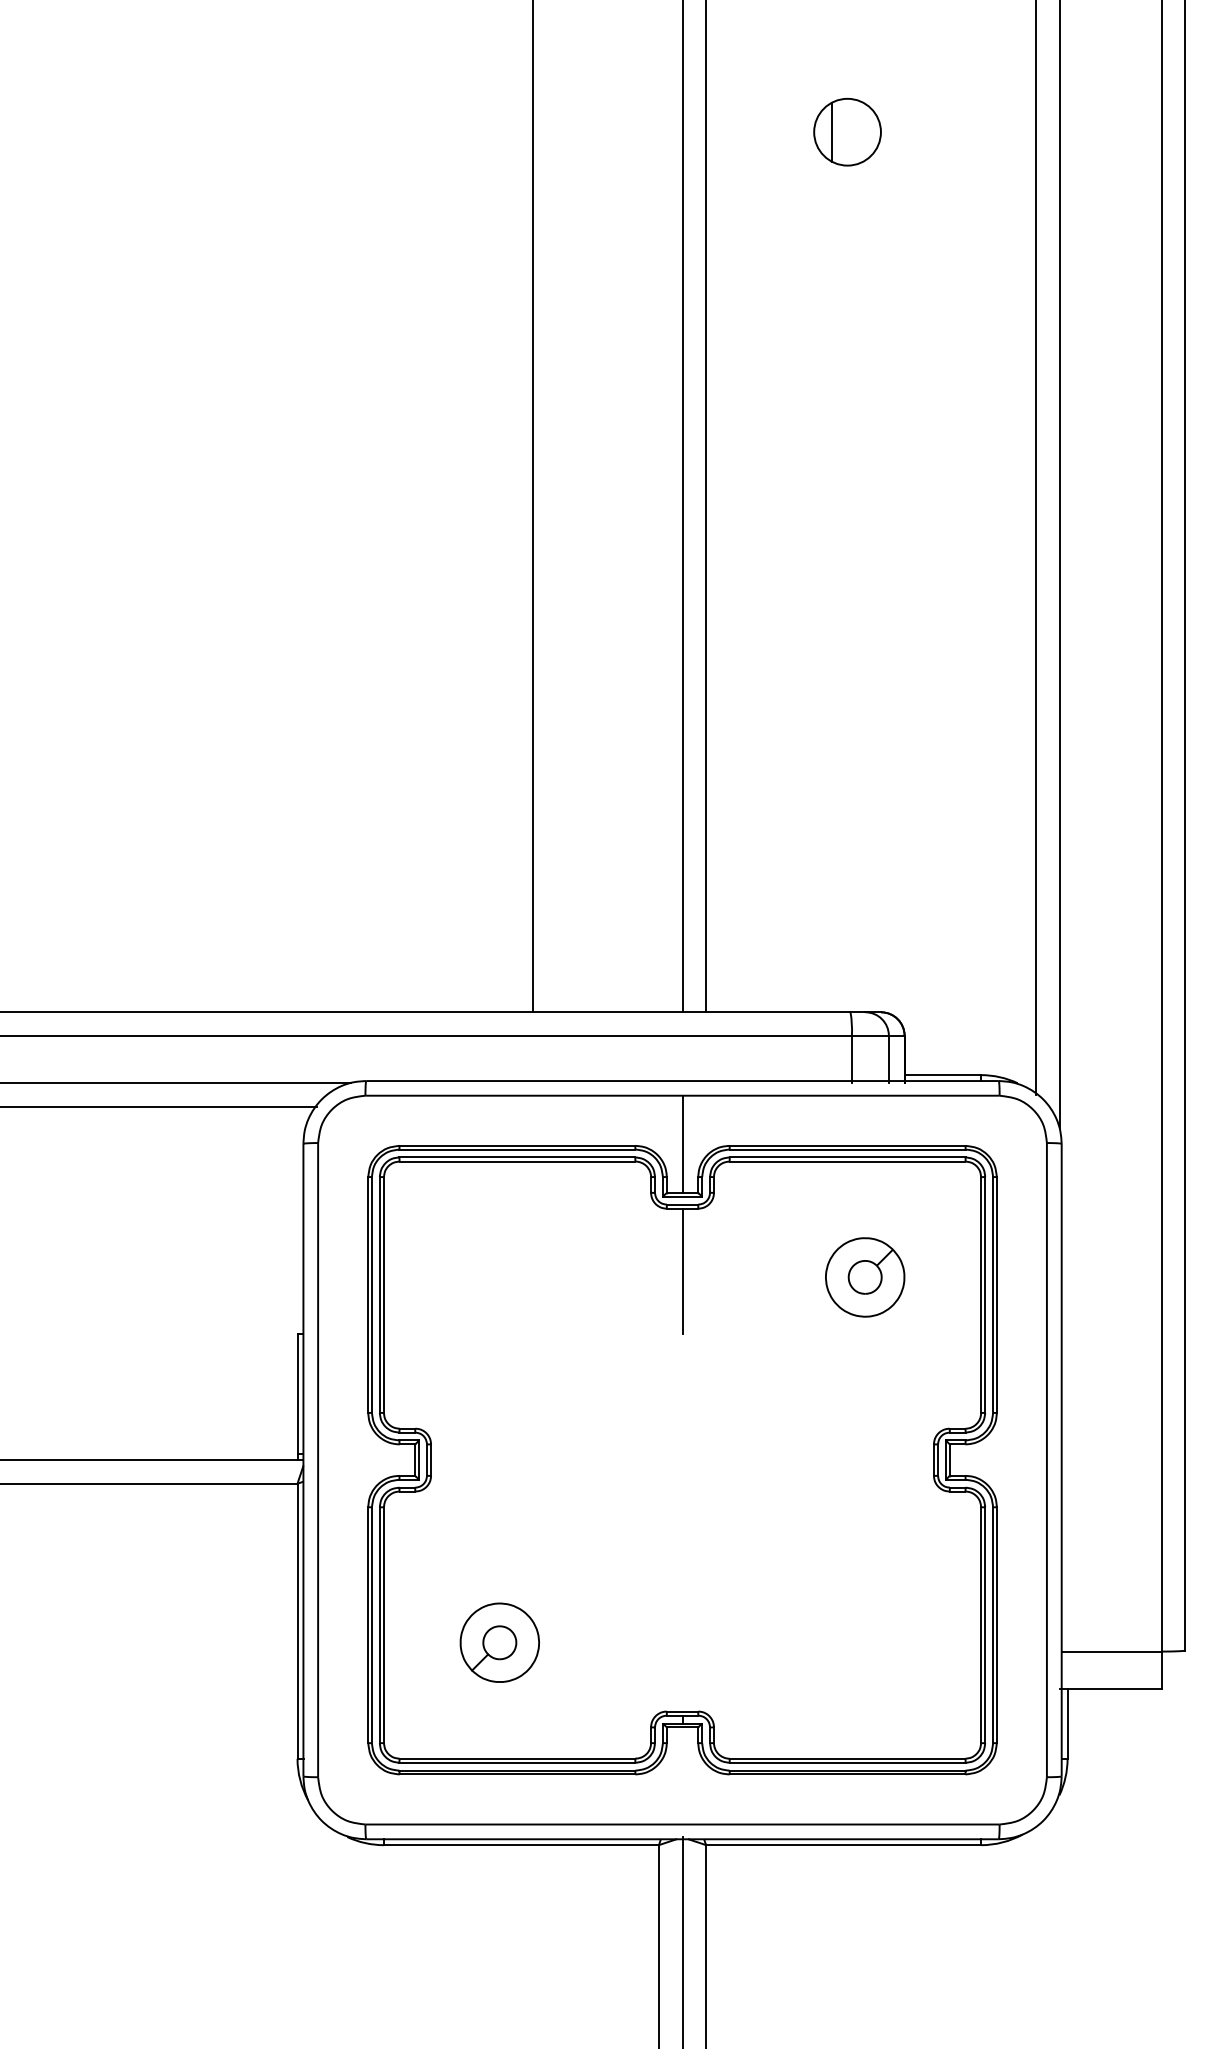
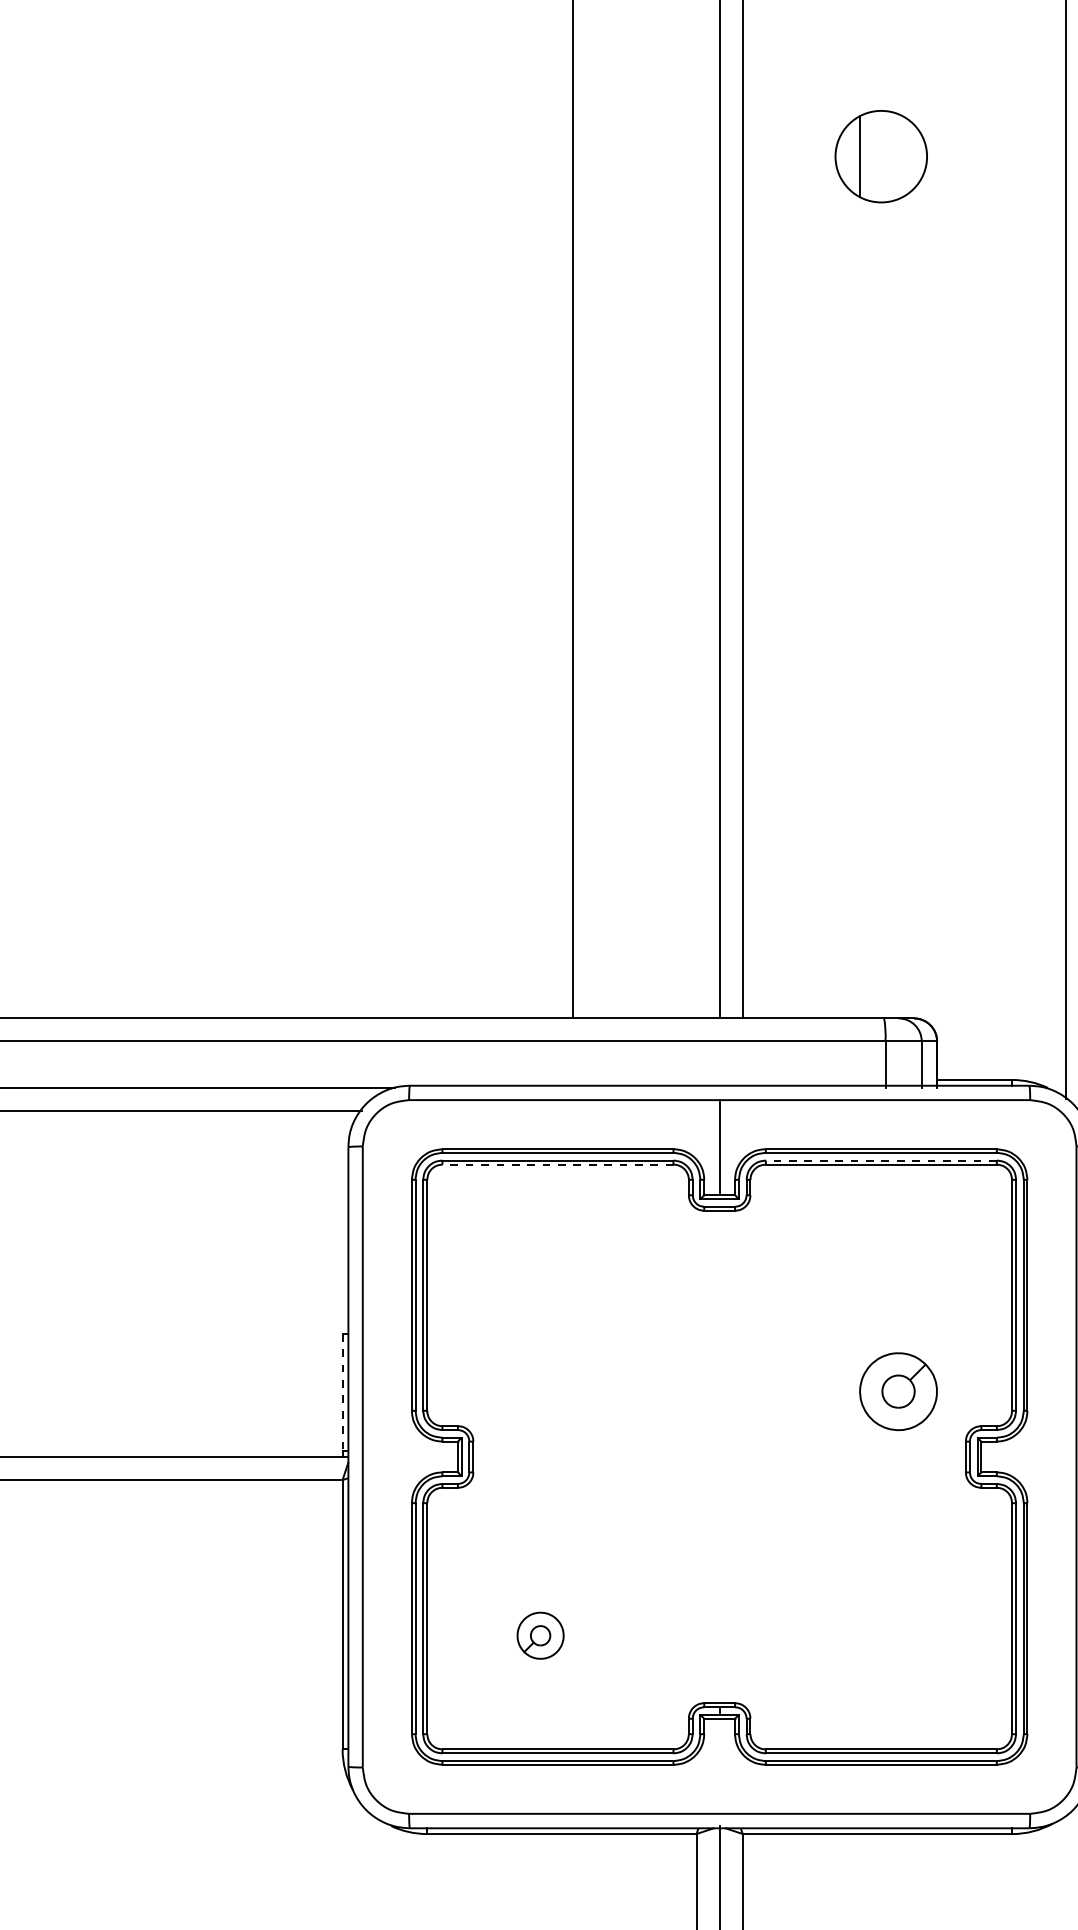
part: (847, 131) -> (881, 155), size x1.4
line: (847, 1157) -> (881, 1160), solid -> dashed
line: (517, 1161) -> (558, 1164), solid -> dashed
line: (682, 1271) -> (719, 1272), removed
part: (865, 1277) -> (898, 1391), moved
line: (297, 1394) -> (342, 1392), solid -> dashed
part: (499, 1642) -> (540, 1635), size x0.6

